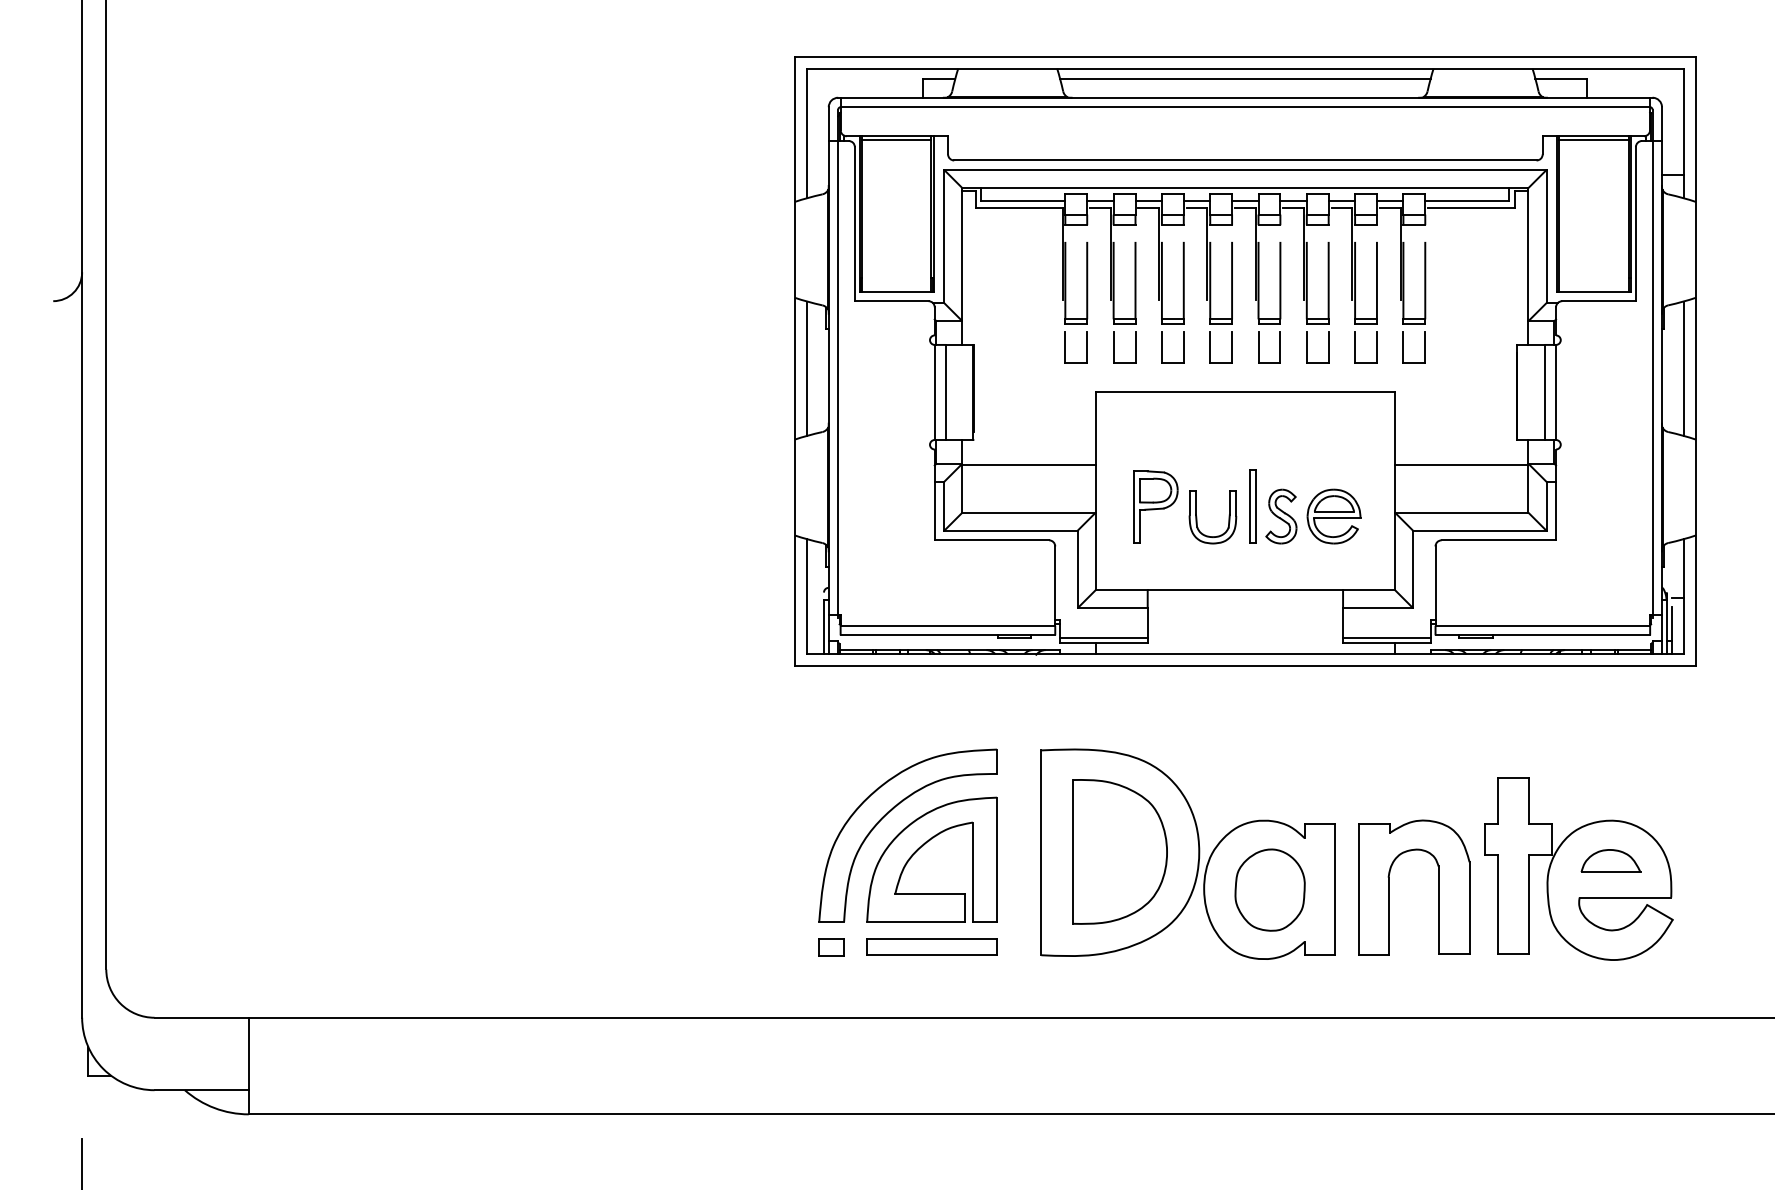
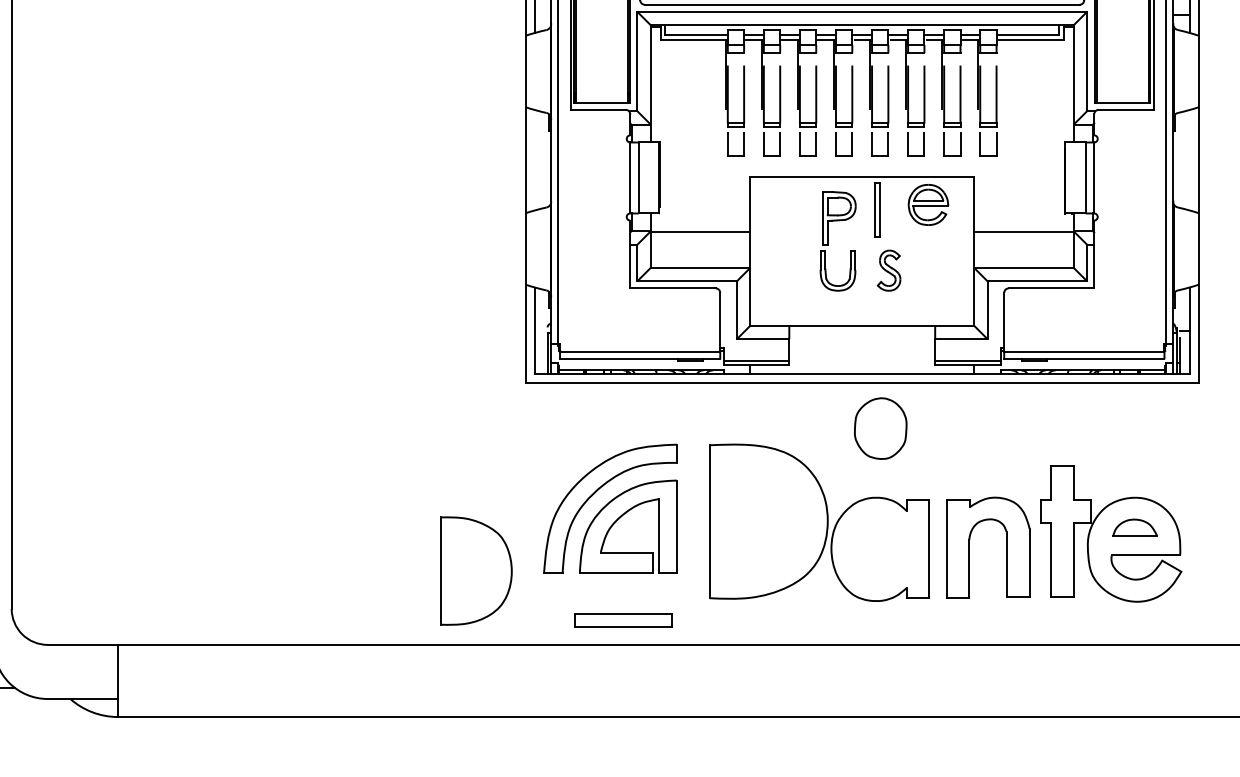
line: (807, 368) -> (535, 160), removed
line: (1683, 368) -> (1189, 160), removed
part: (1155, 506) -> (839, 218), moved
part: (1252, 506) -> (877, 210), moved
part: (1333, 516) -> (928, 204), moved
part: (1119, 851) -> (476, 570), moved
part: (1269, 889) -> (880, 428), moved
part: (931, 946) -> (622, 620), moved
part: (831, 947) -> (553, 592), removed

